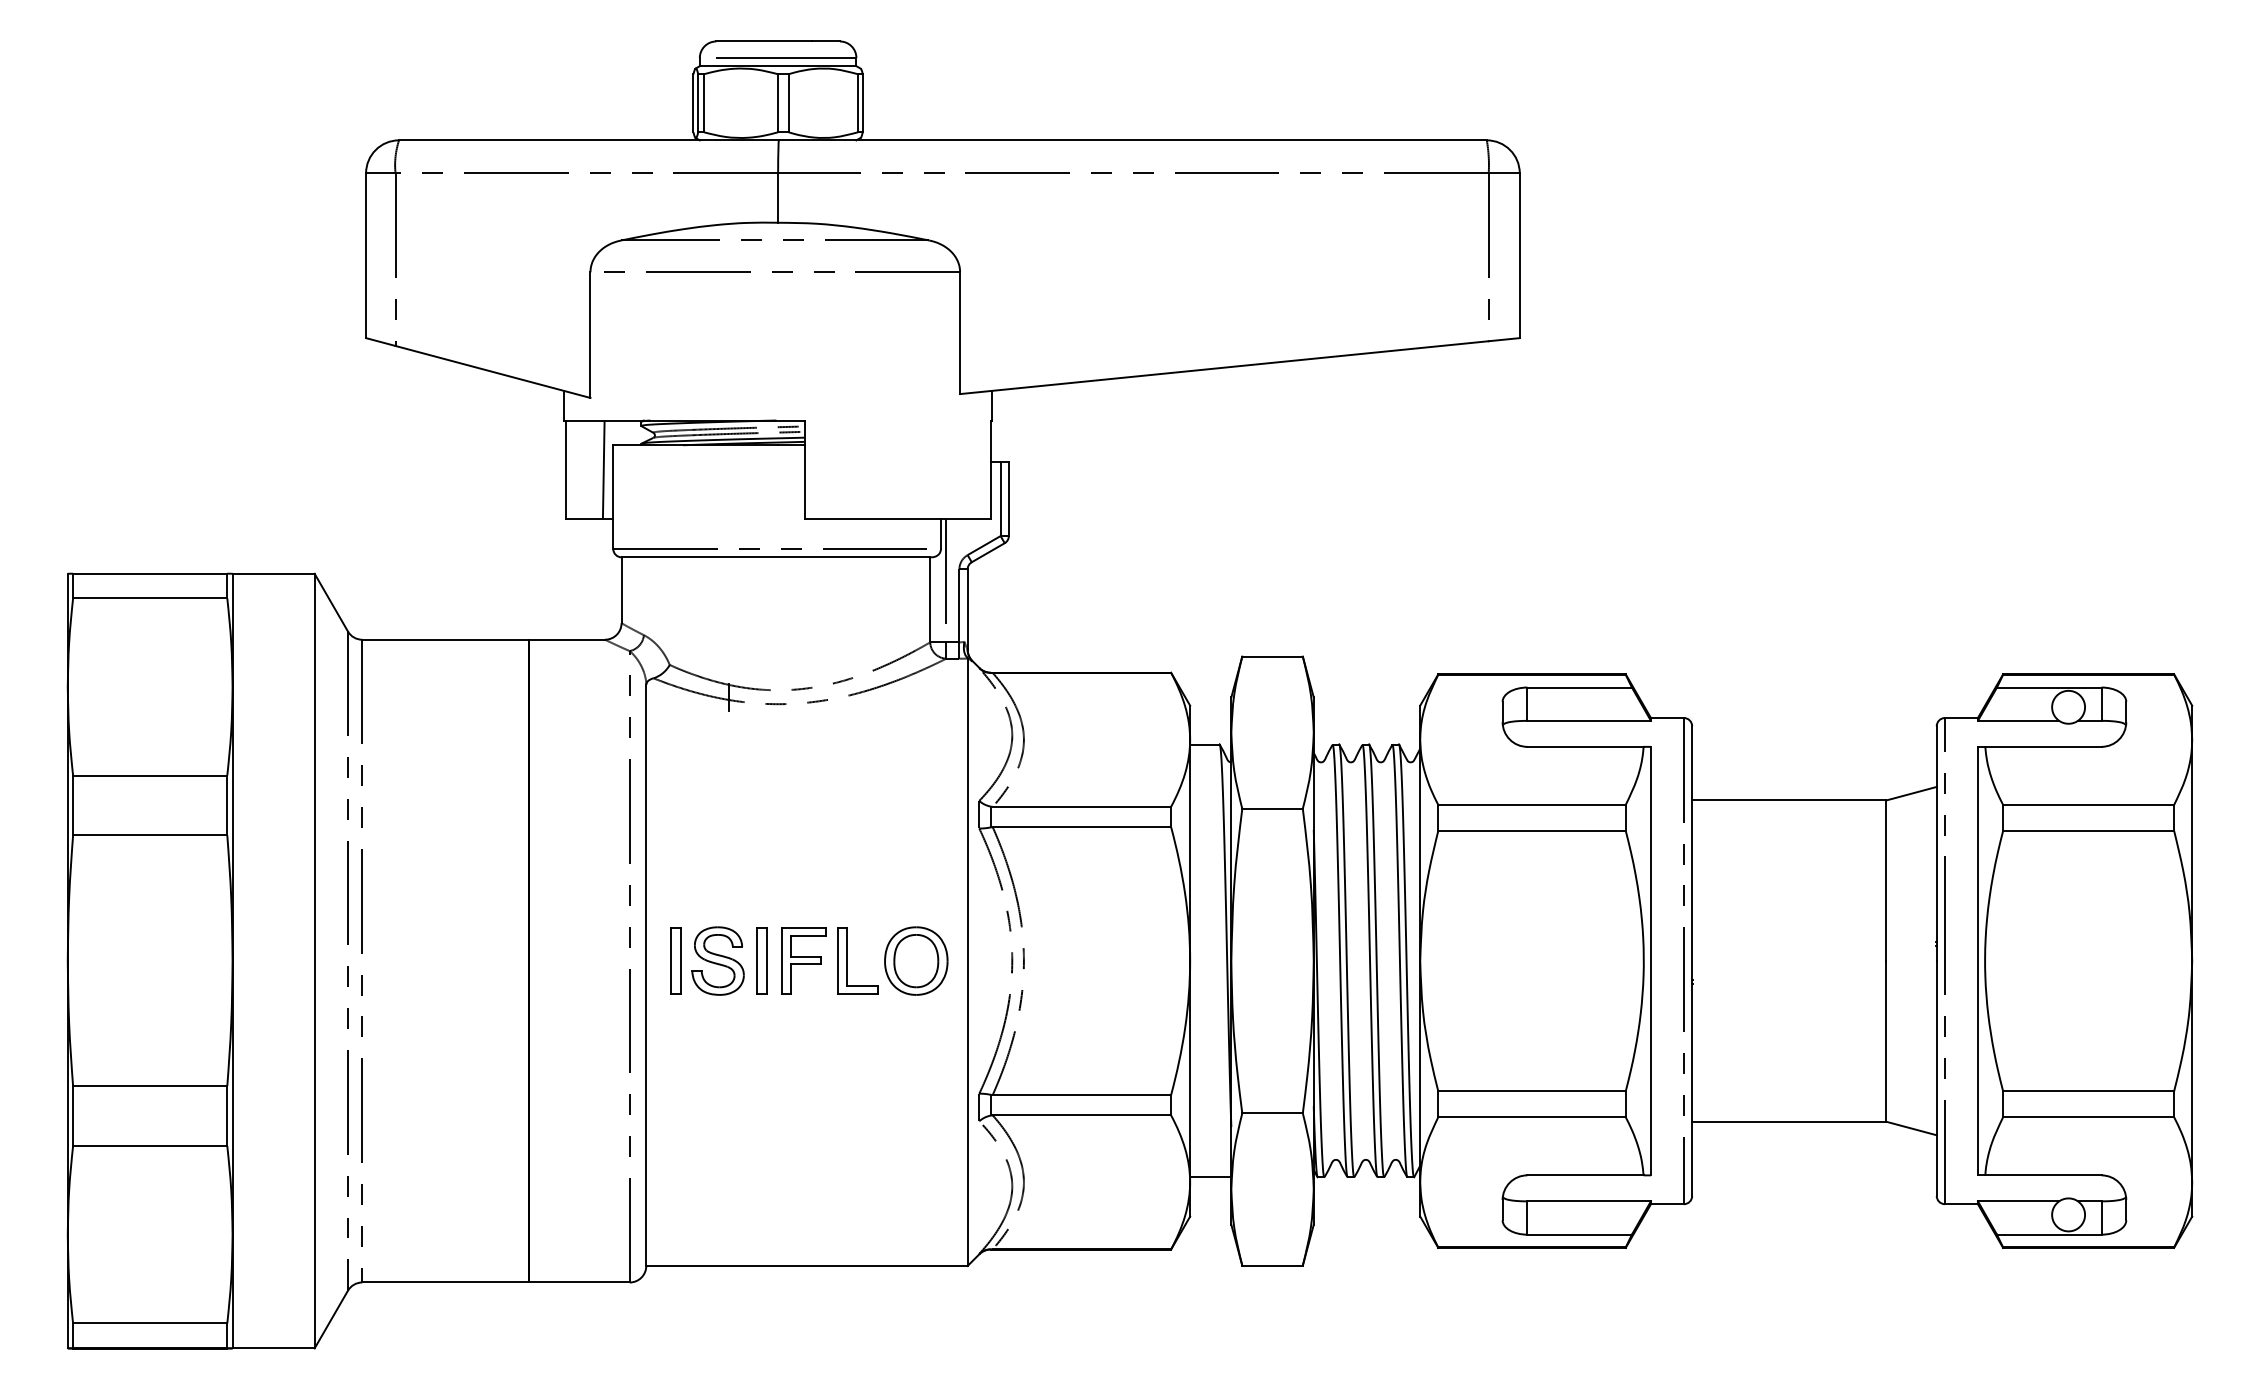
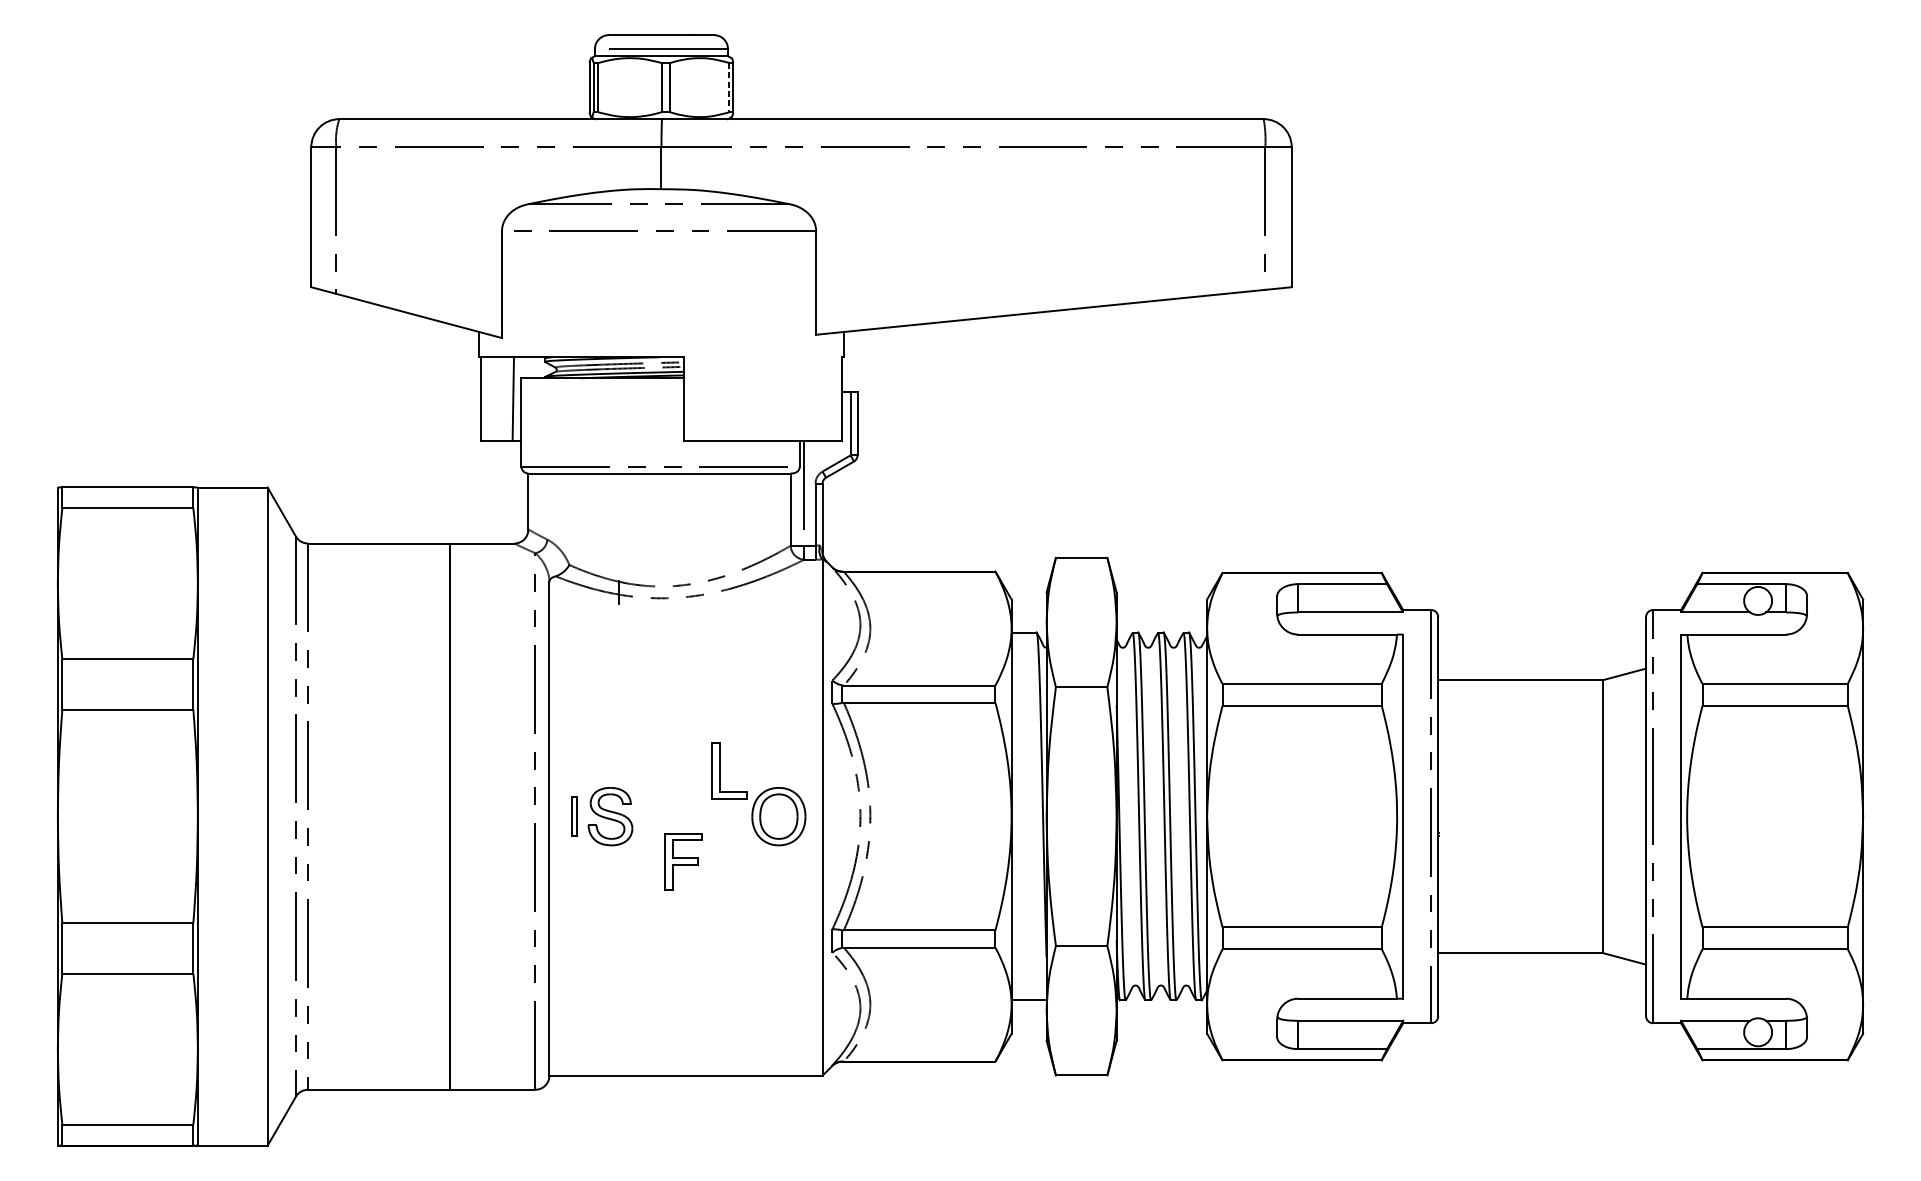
line: (858, 103) -> (729, 87), solid -> dashed
part: (675, 960) -> (574, 816), size x0.7
part: (761, 960) -> (647, 816), removed
part: (803, 960) -> (683, 861), moved
part: (847, 960) -> (720, 770), moved

